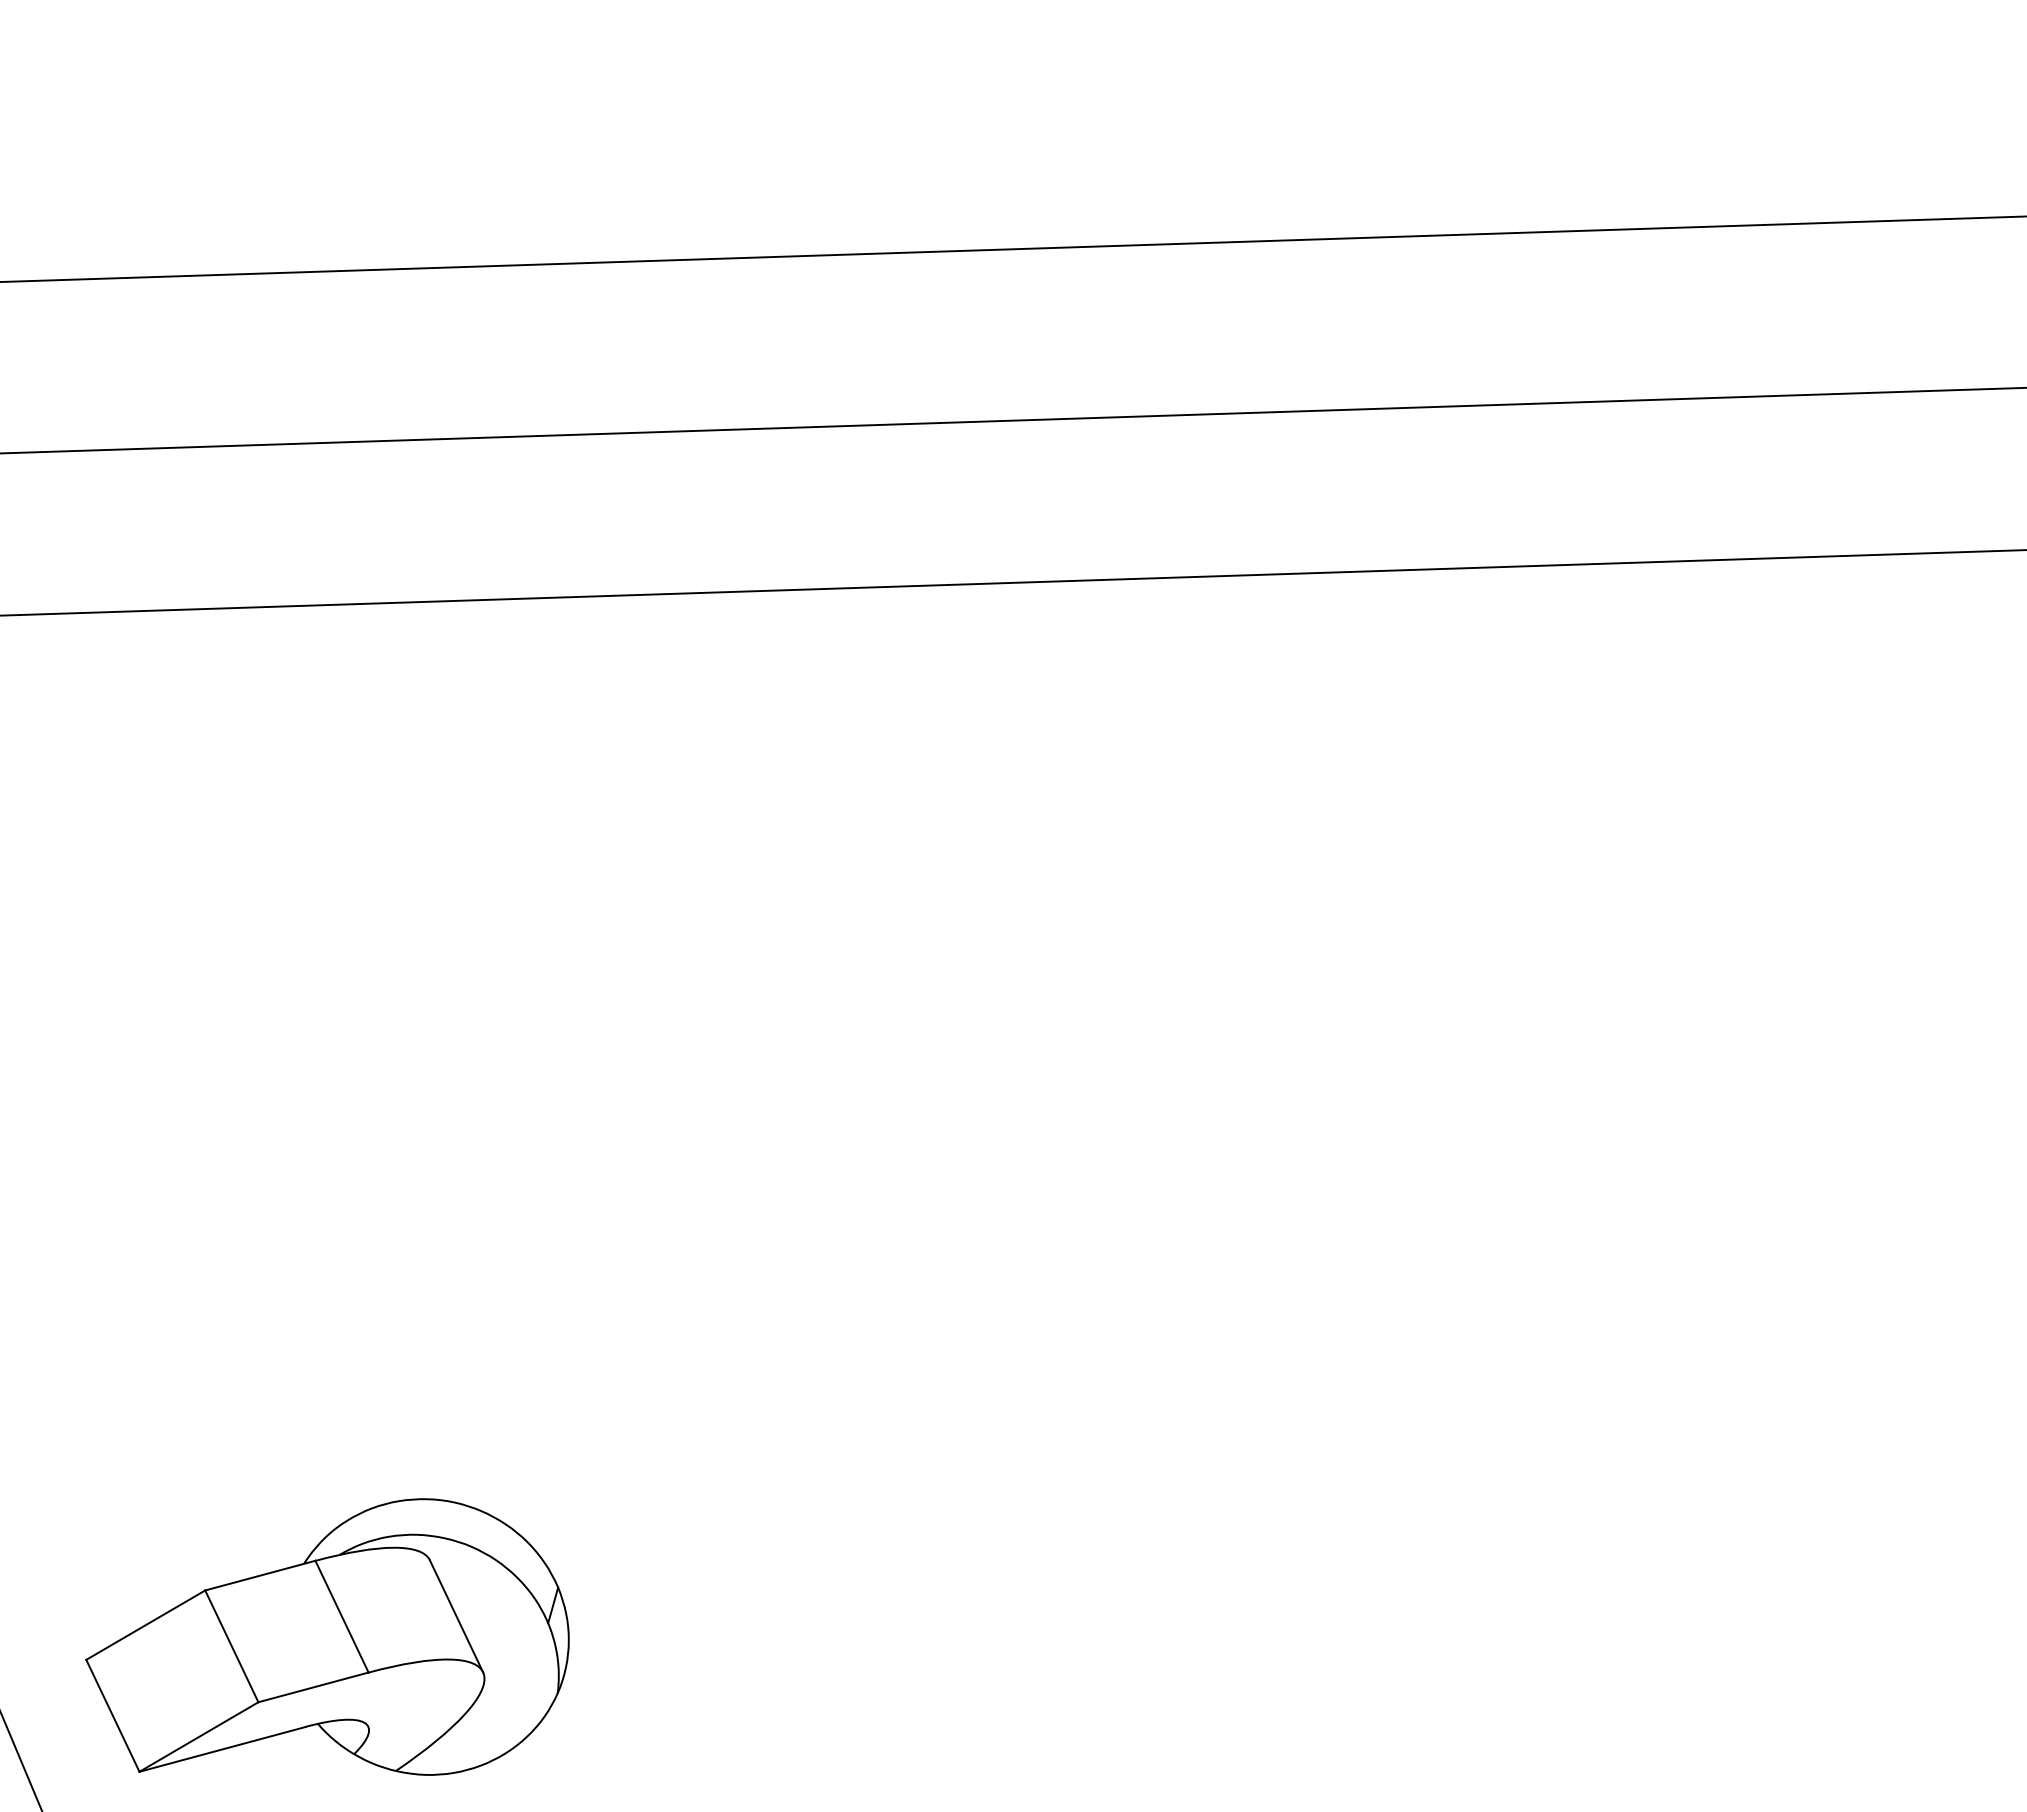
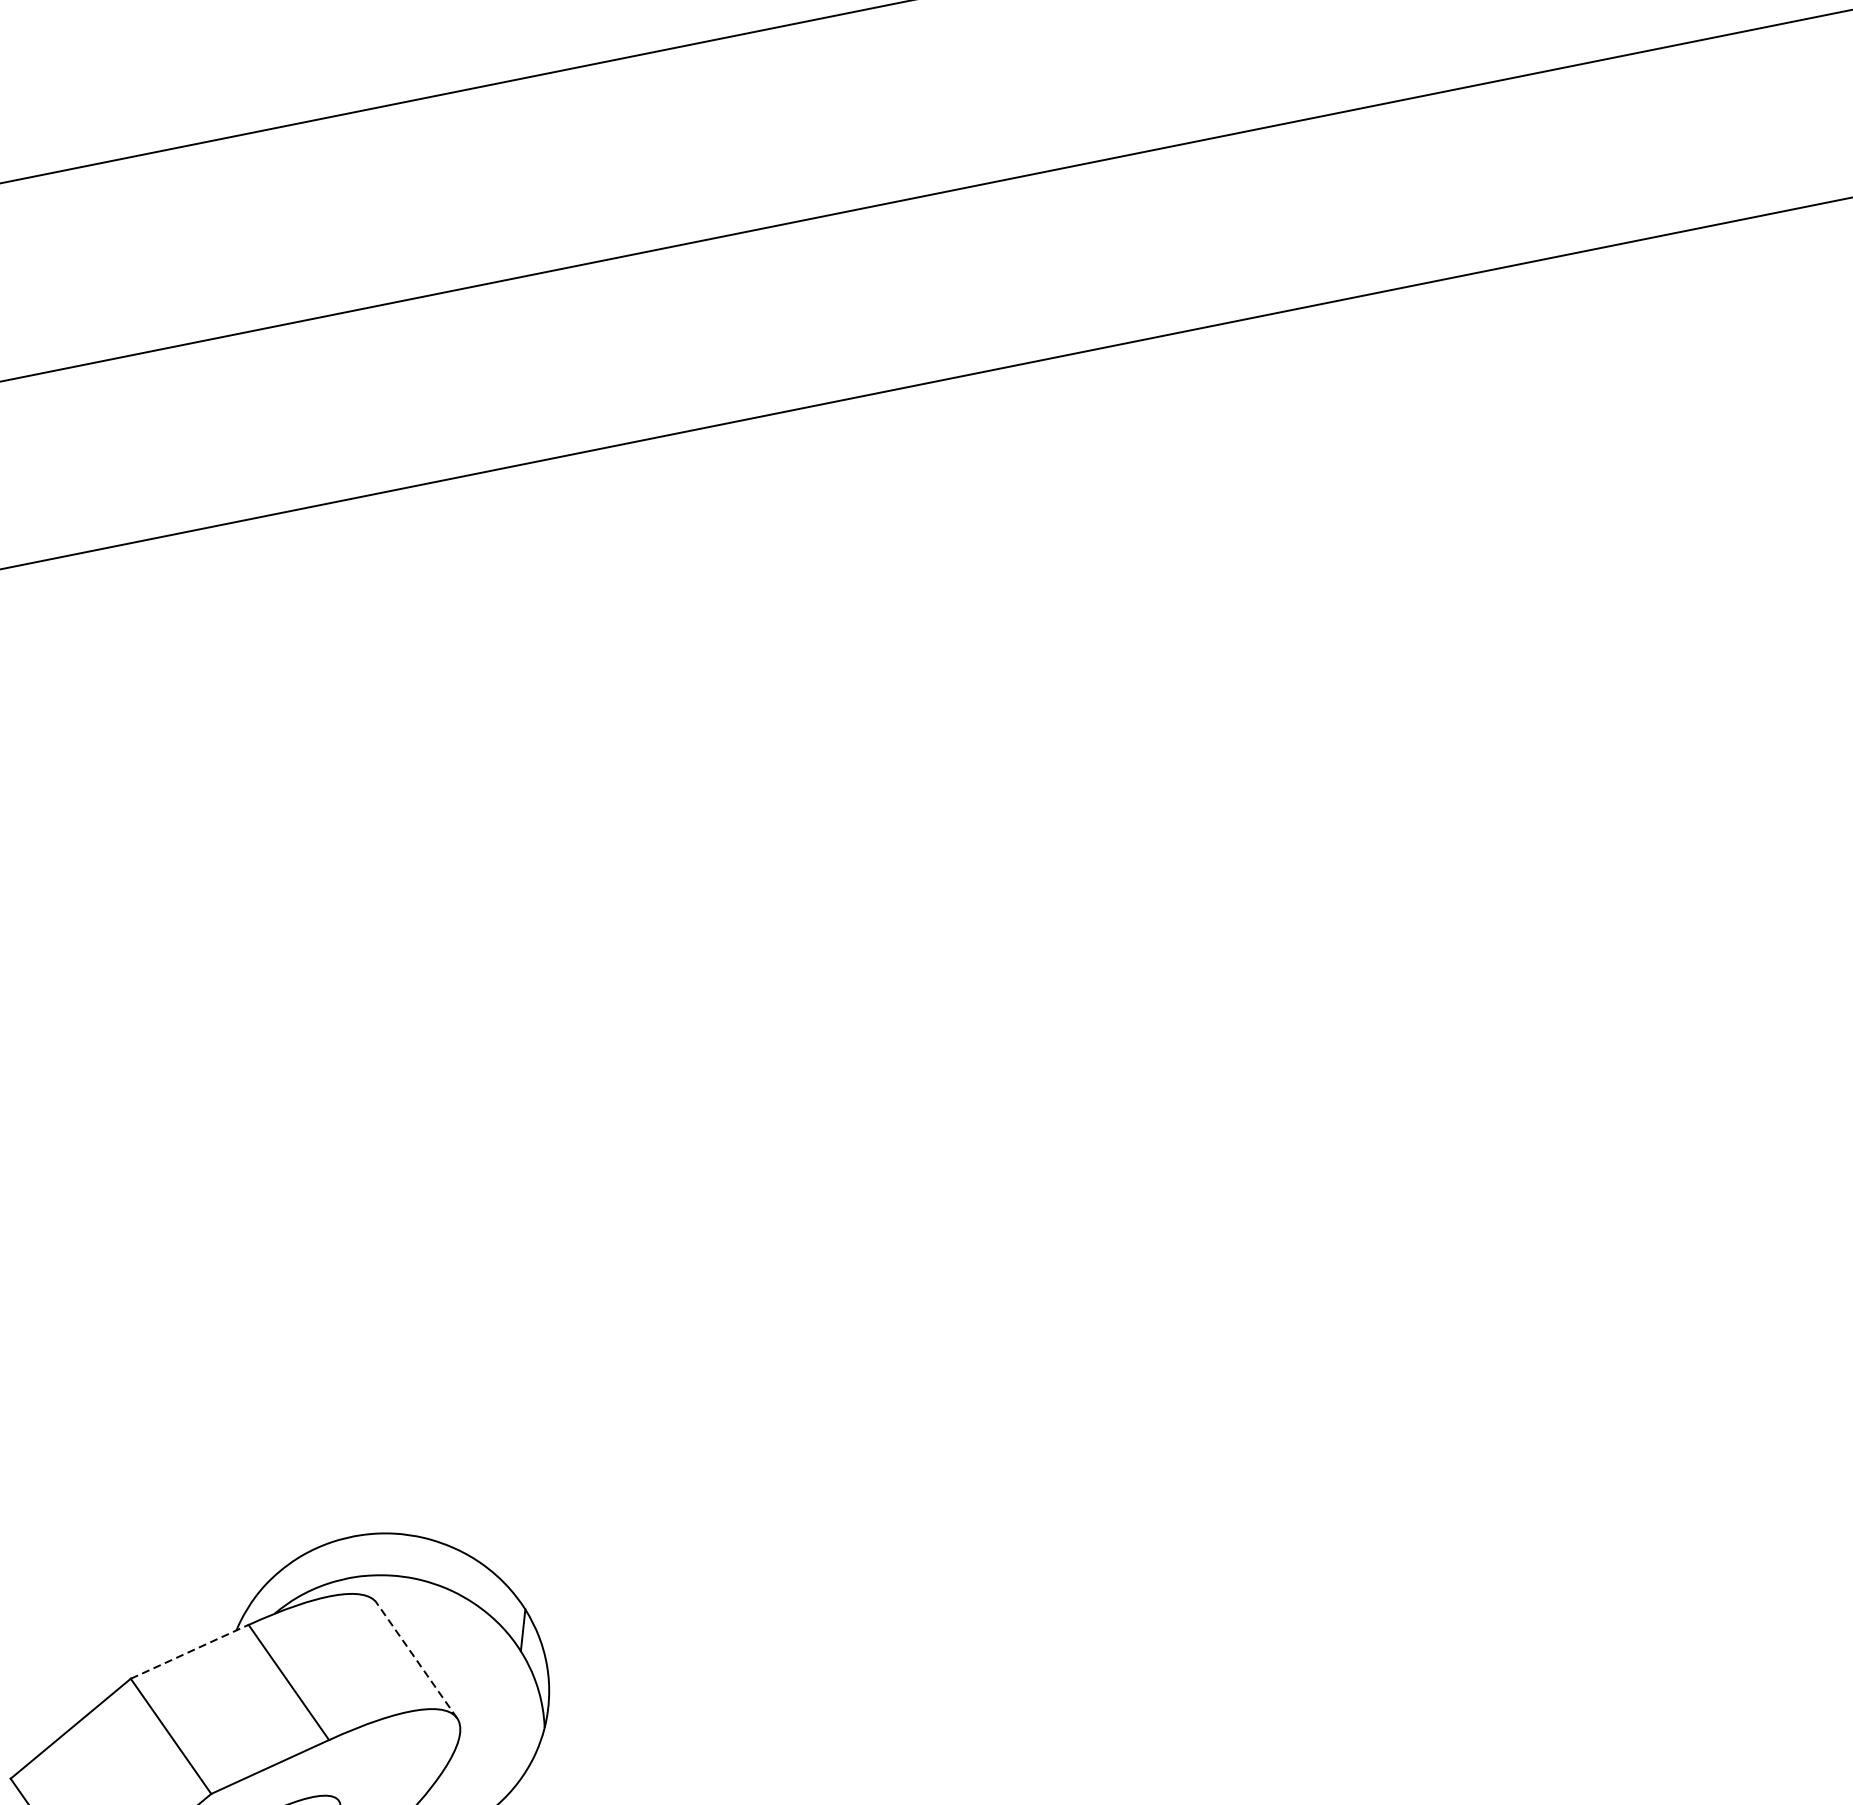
line: (260, 1575) -> (189, 1651), solid -> dashed
line: (456, 1616) -> (416, 1660), solid -> dashed

